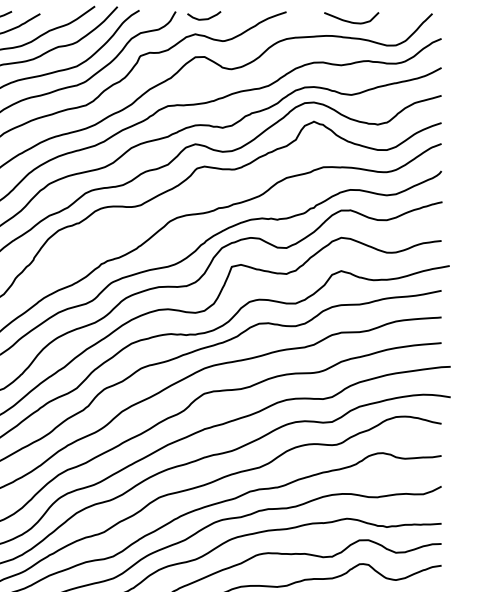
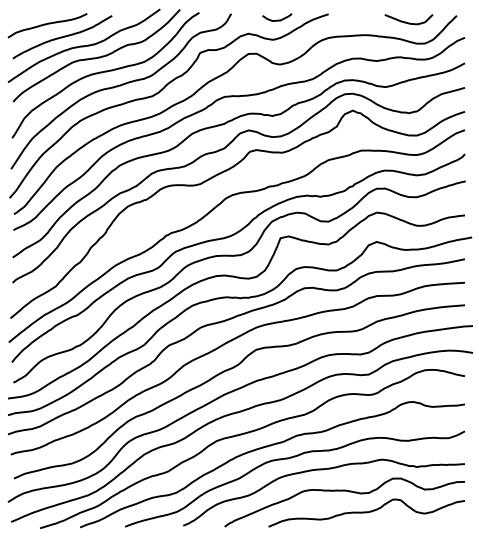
curve: (204, 18) -> (277, 19), moved
curve: (348, 20) -> (406, 21), moved

